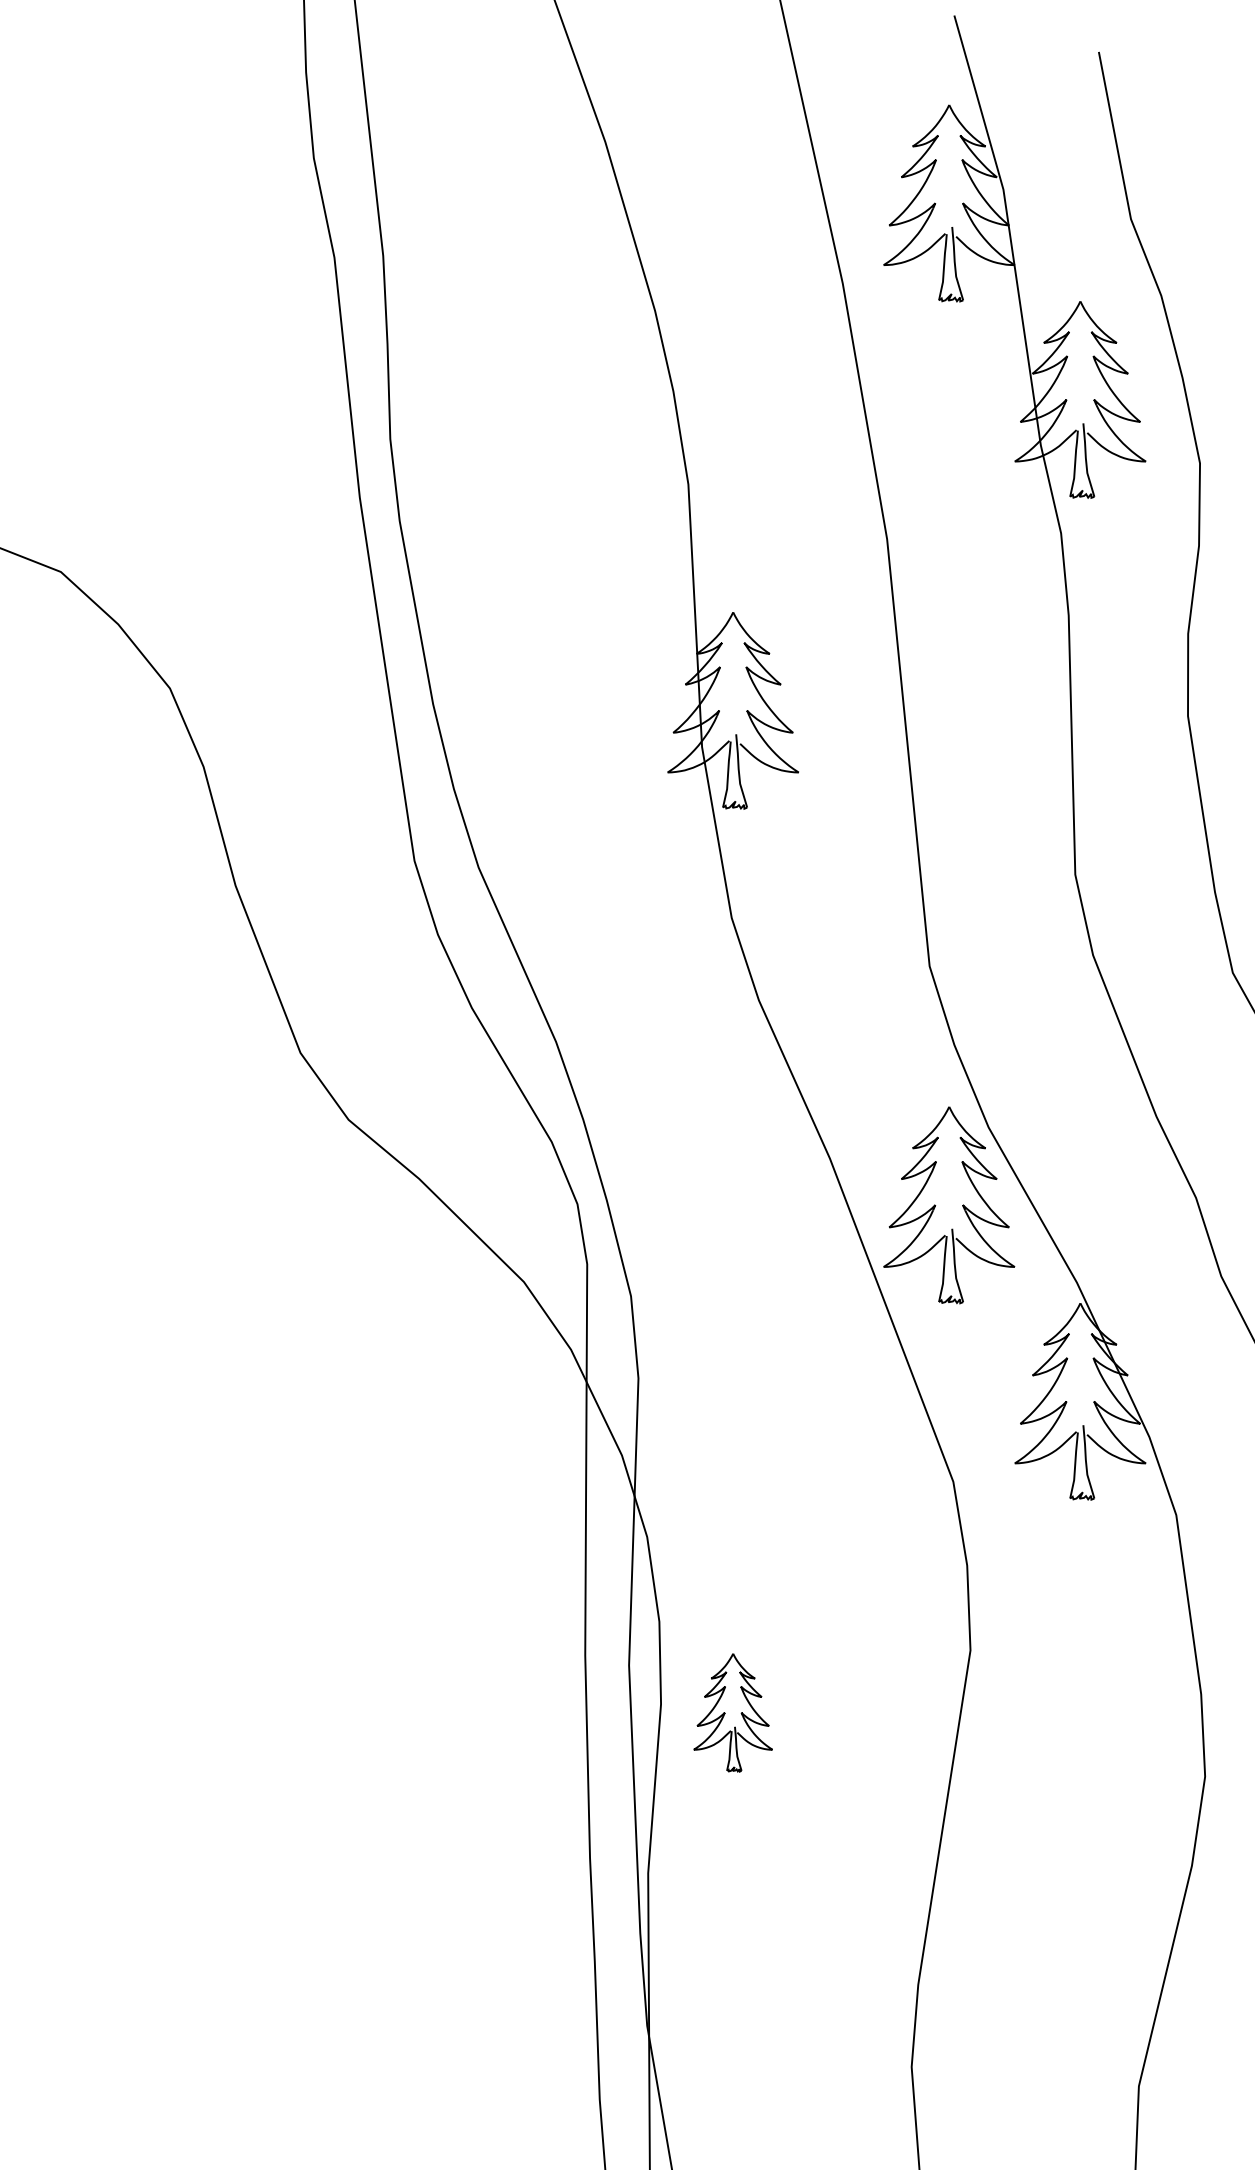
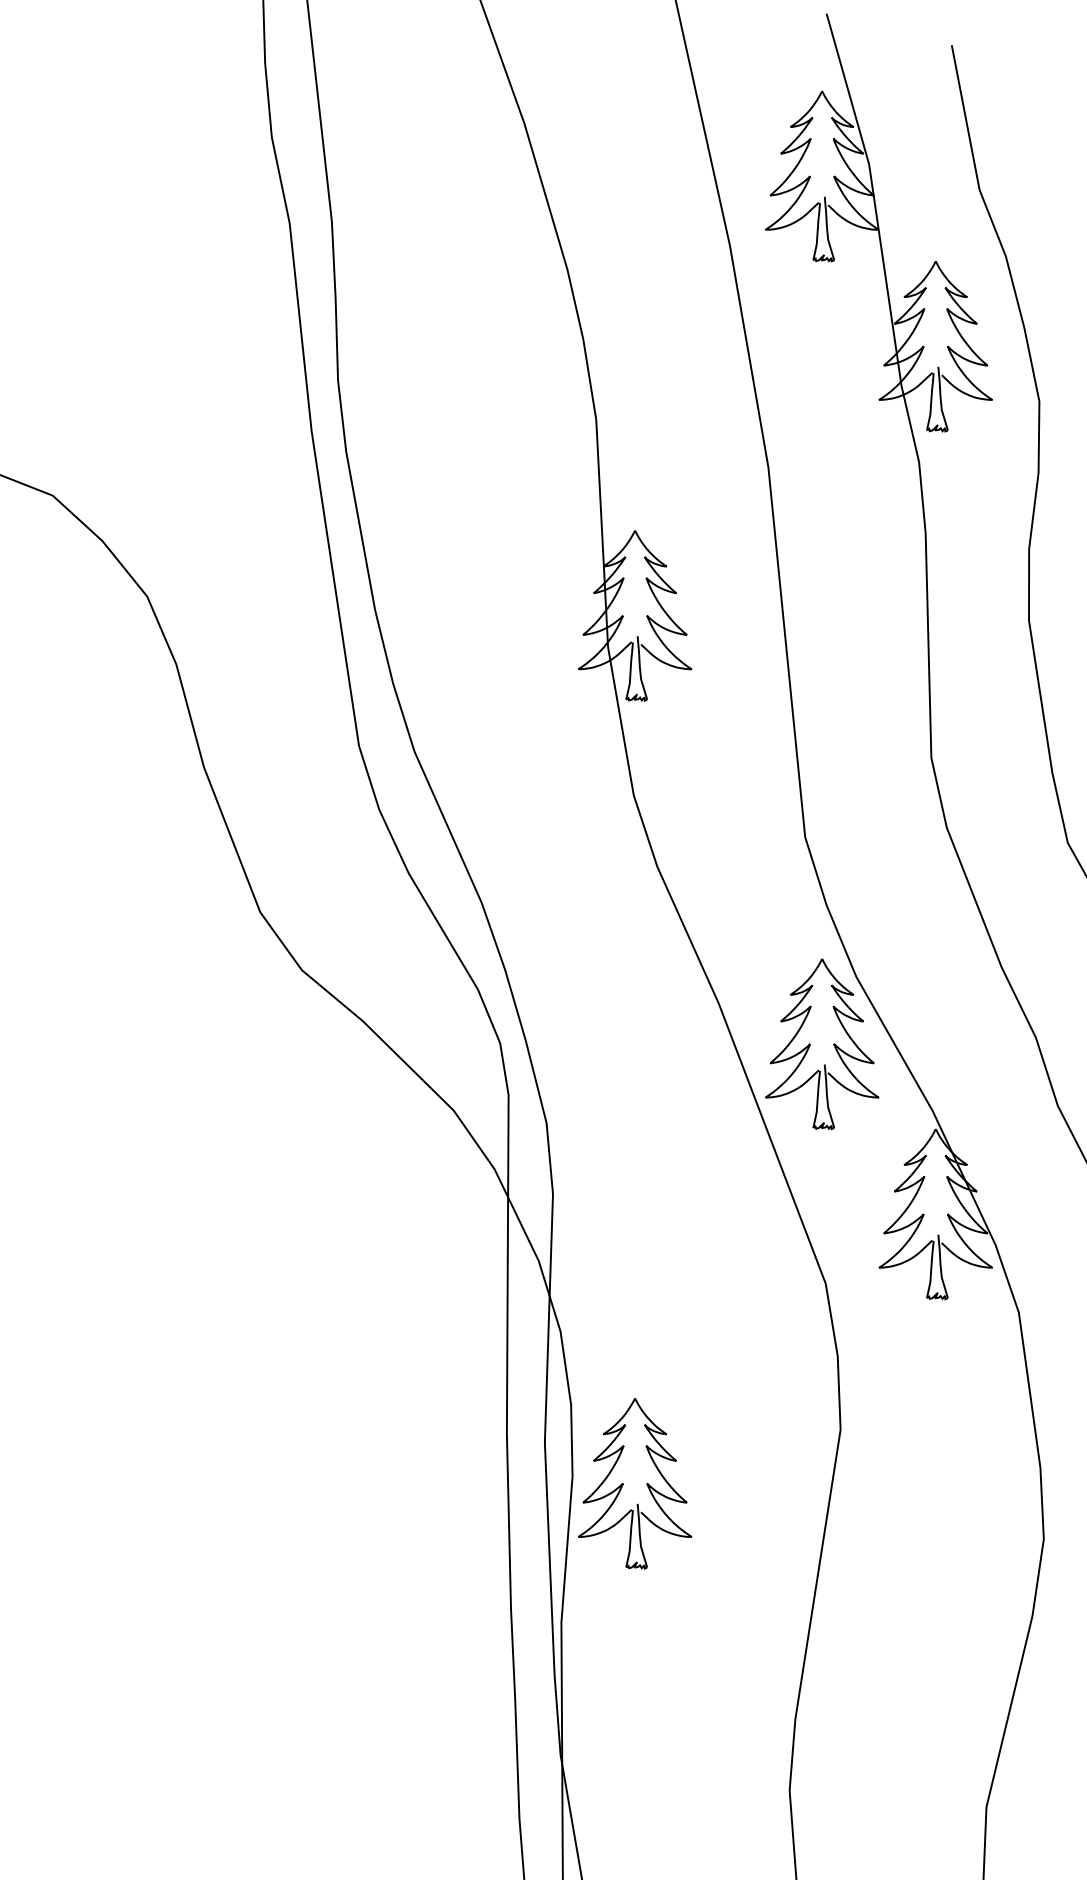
part: (732, 1712) -> (634, 1483), size x1.67

